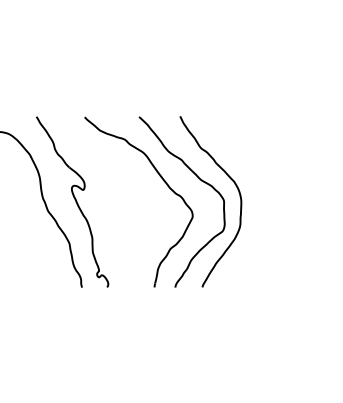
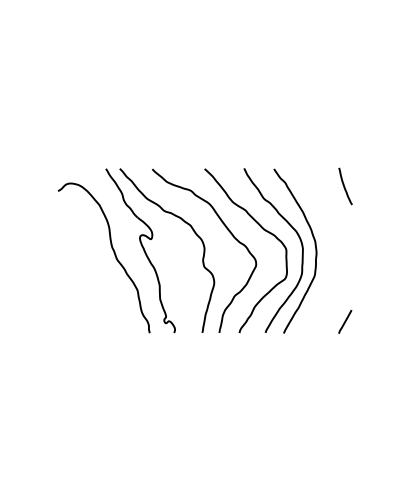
curve: (285, 135) -> (345, 186), added
curve: (128, 184) -> (194, 233), added
curve: (253, 196) -> (314, 245), added
line: (285, 275) -> (345, 321), added

